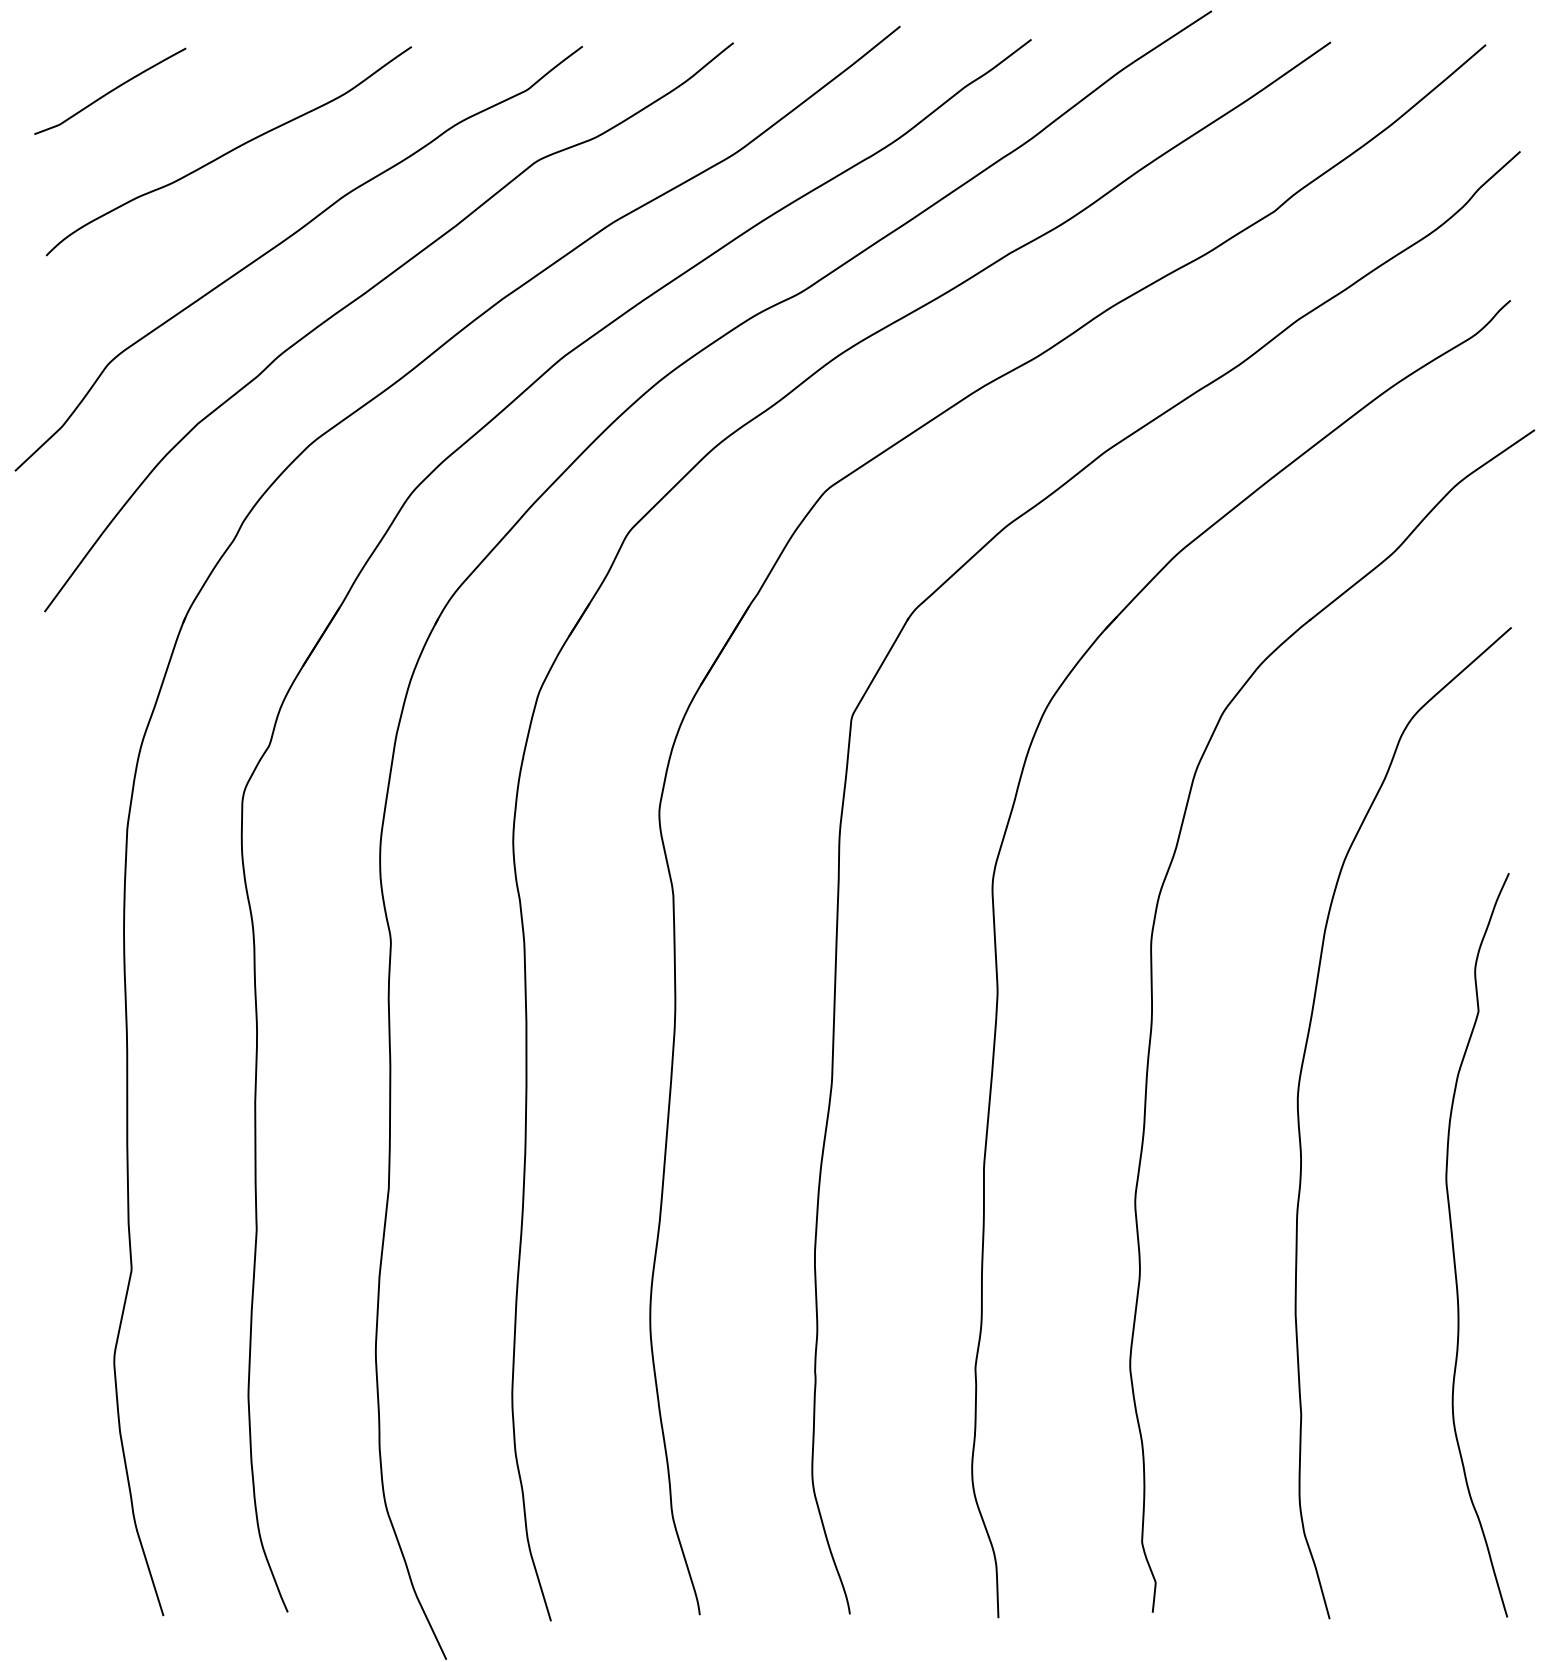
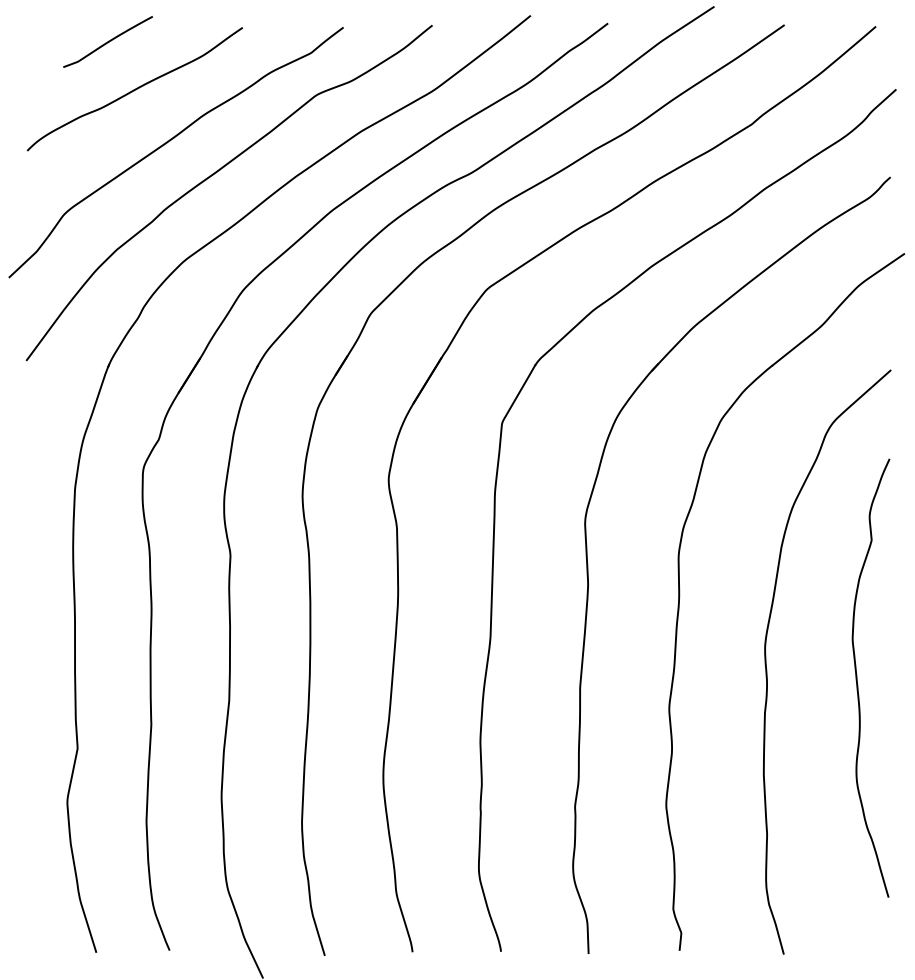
curve: (109, 90) -> (107, 41), moved
curve: (1454, 1244) -> (857, 677), moved

